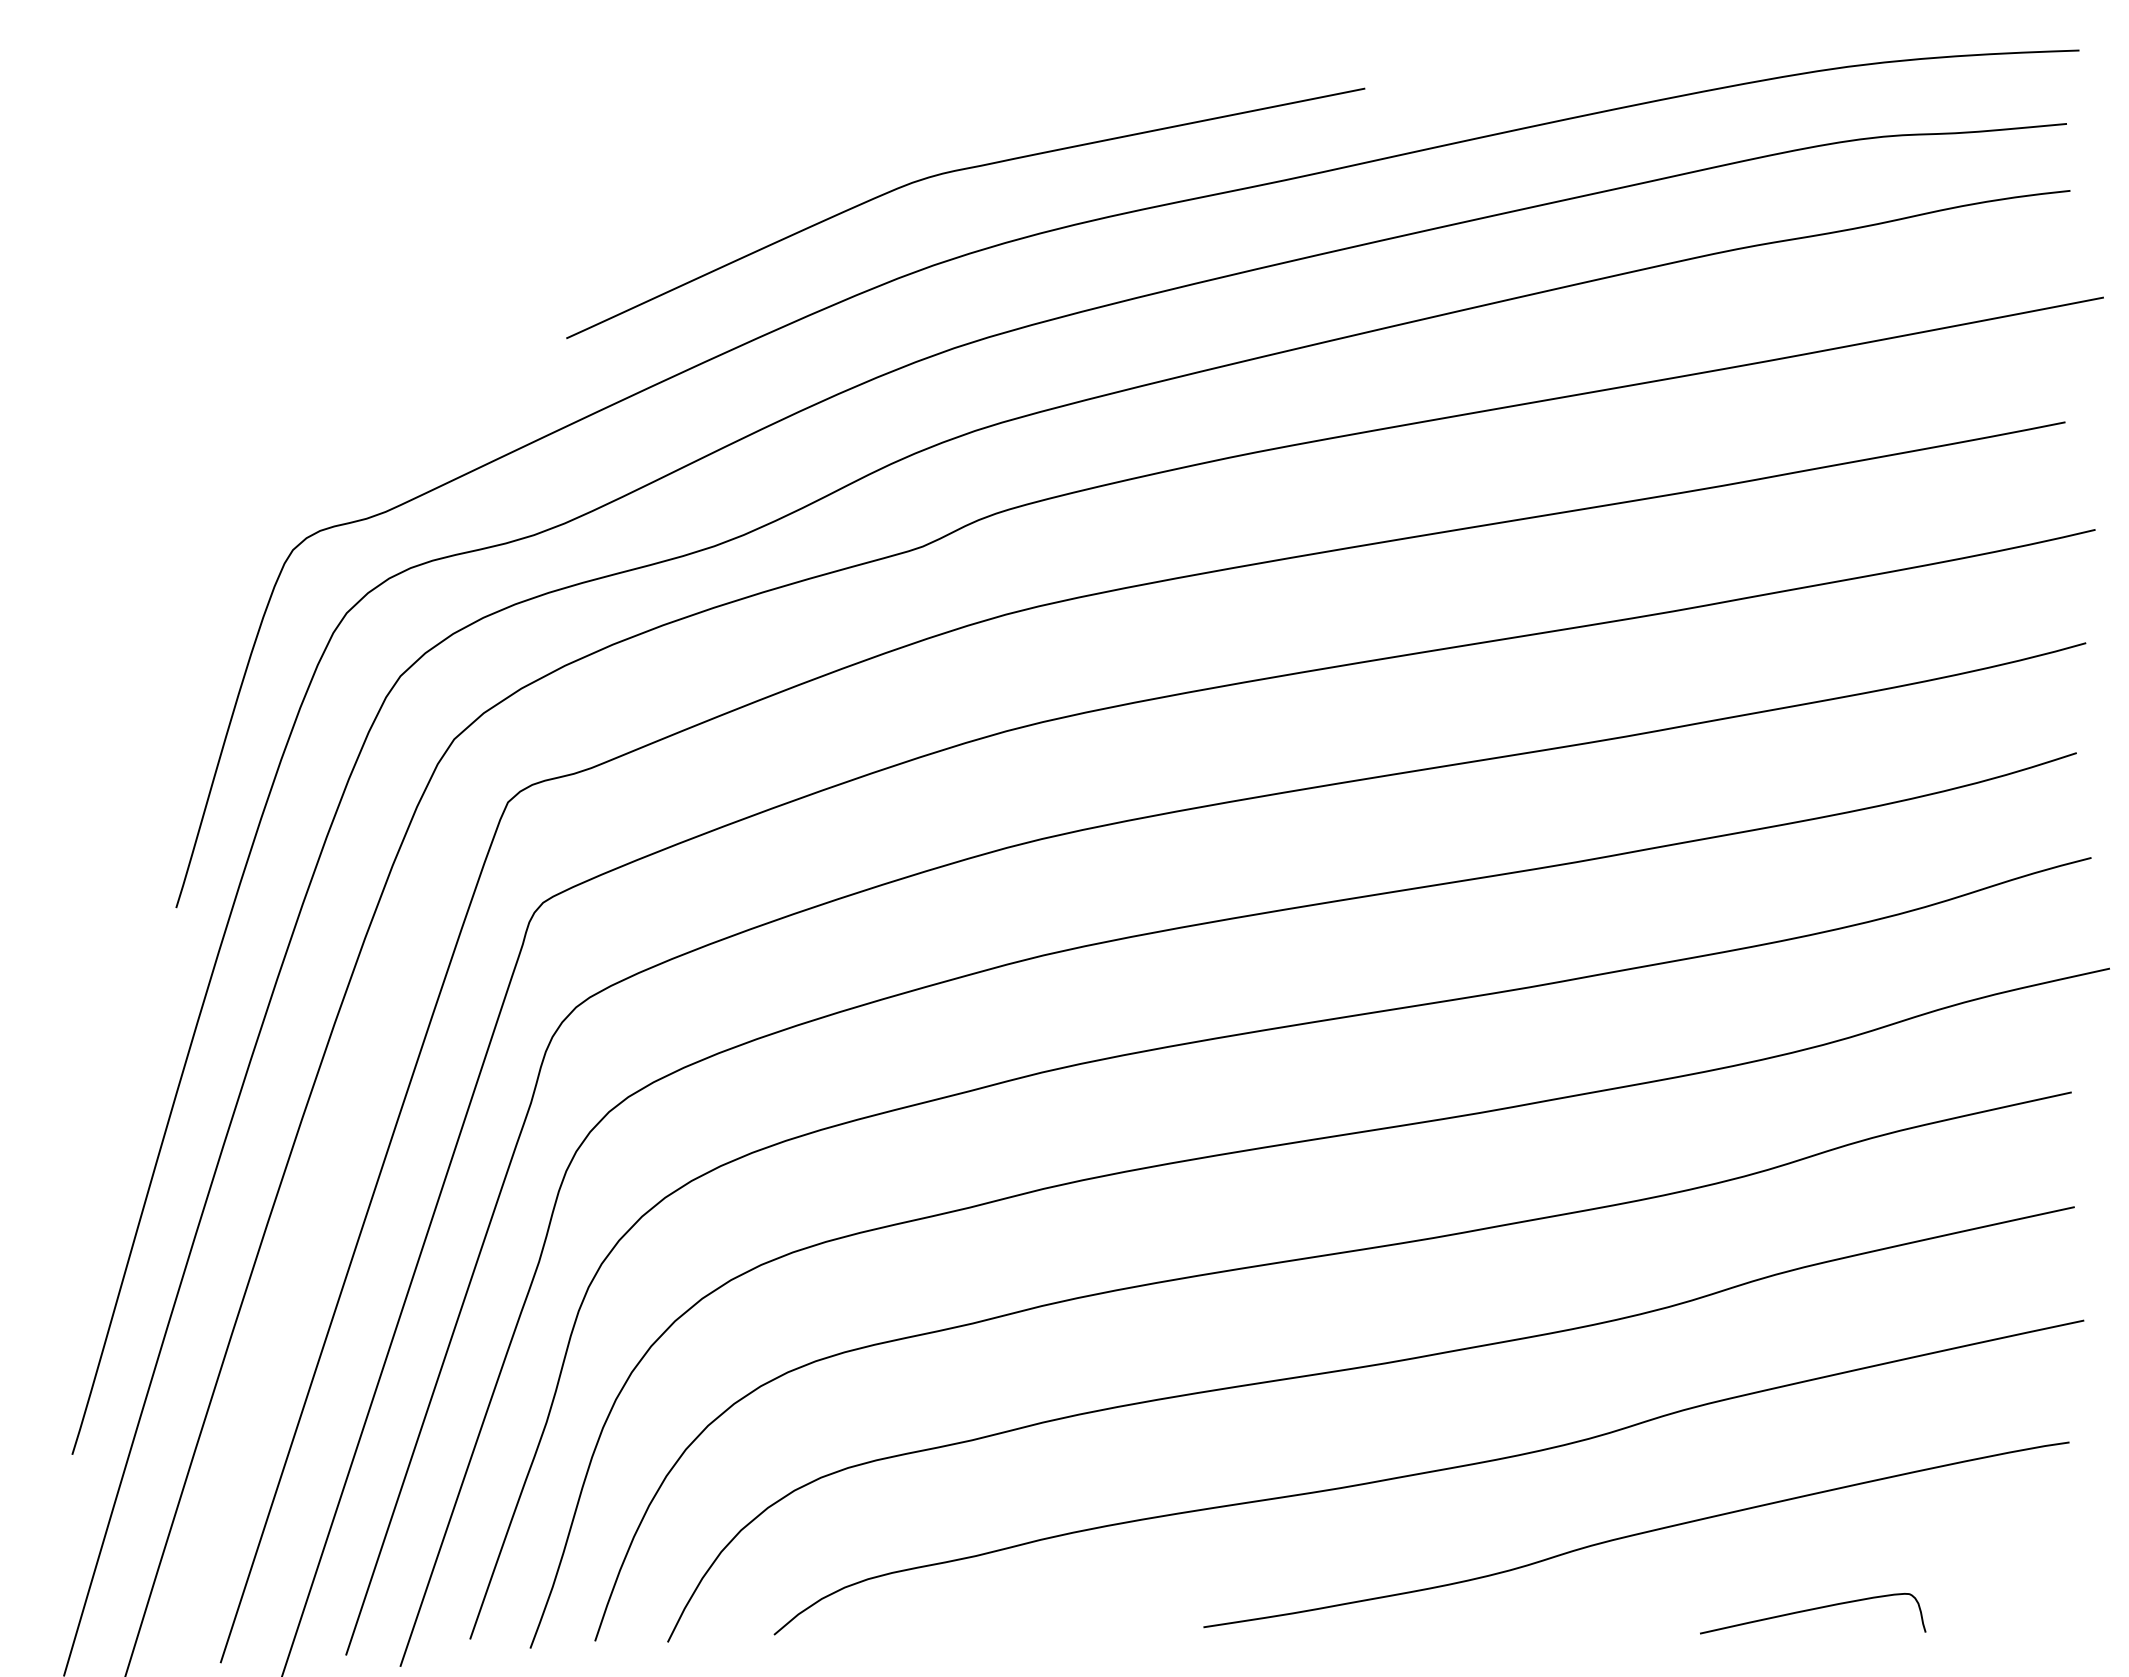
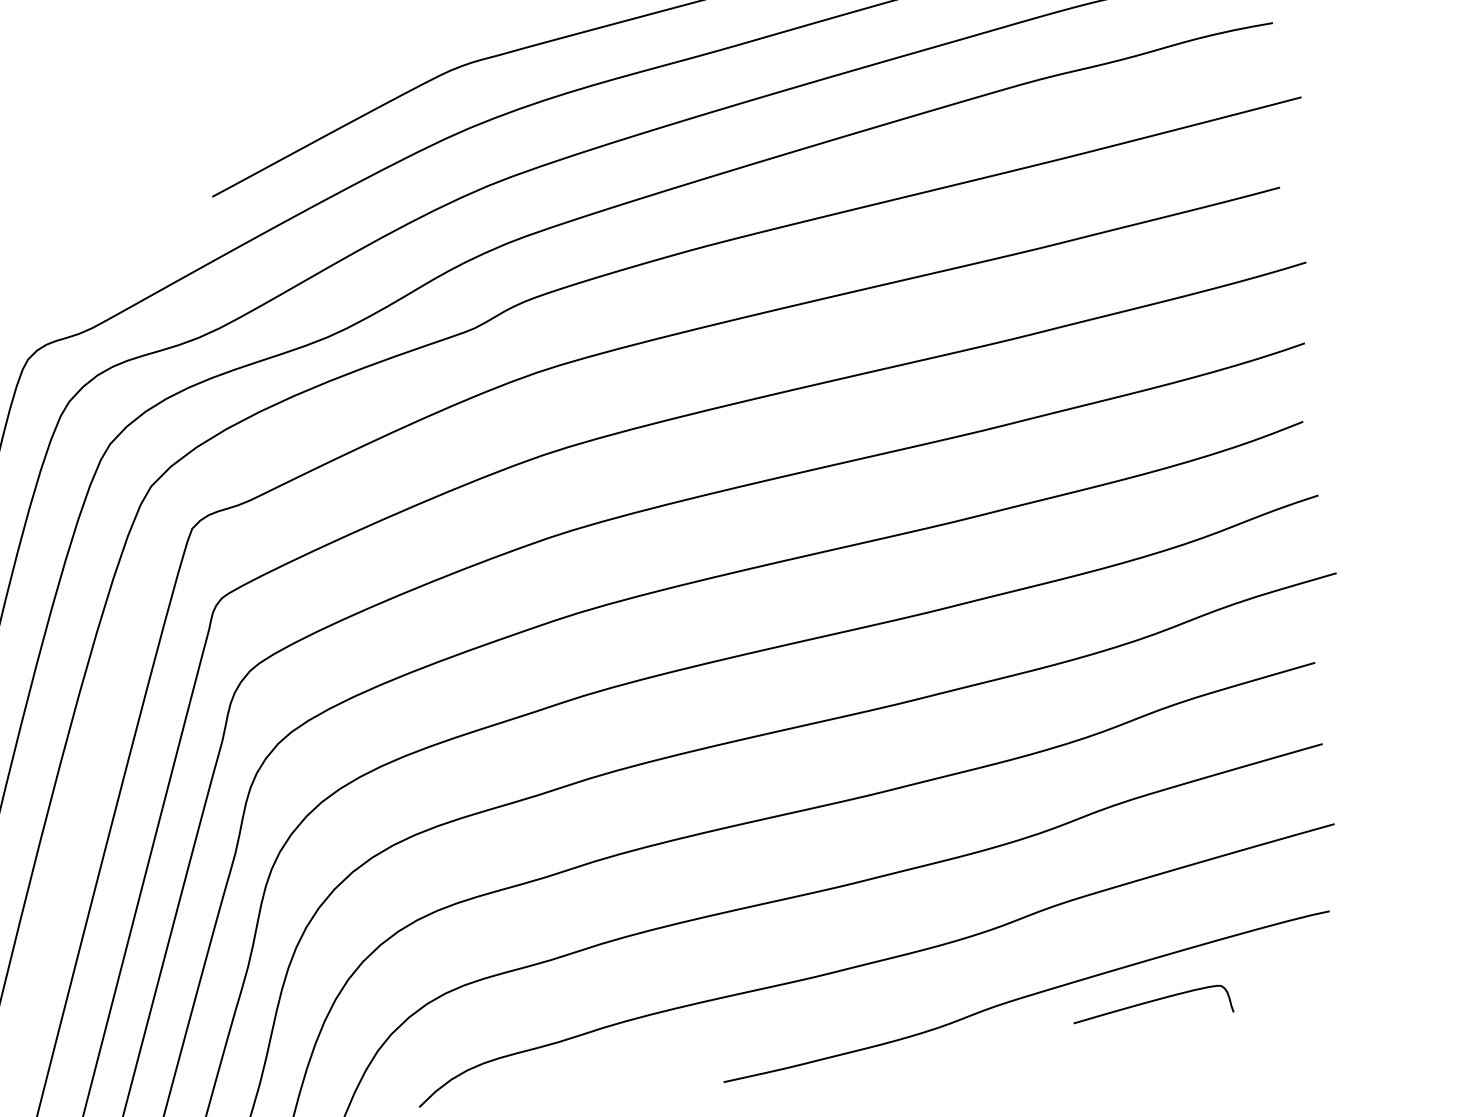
curve: (1812, 1610) -> (1152, 1001), moved

